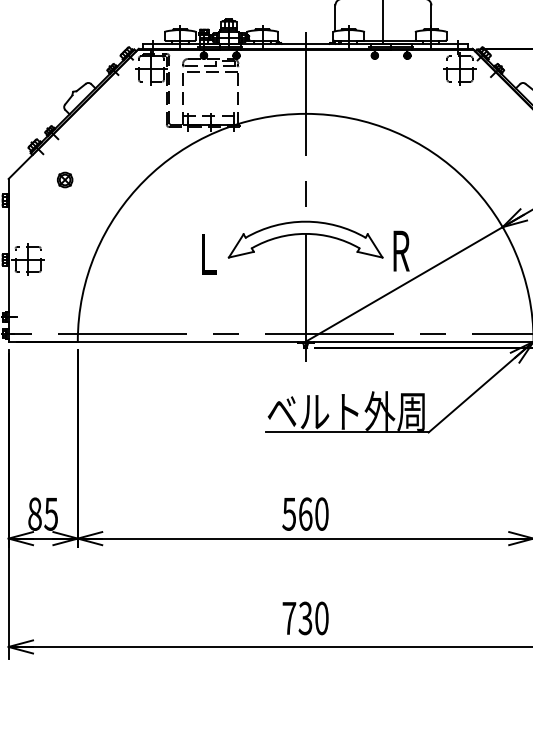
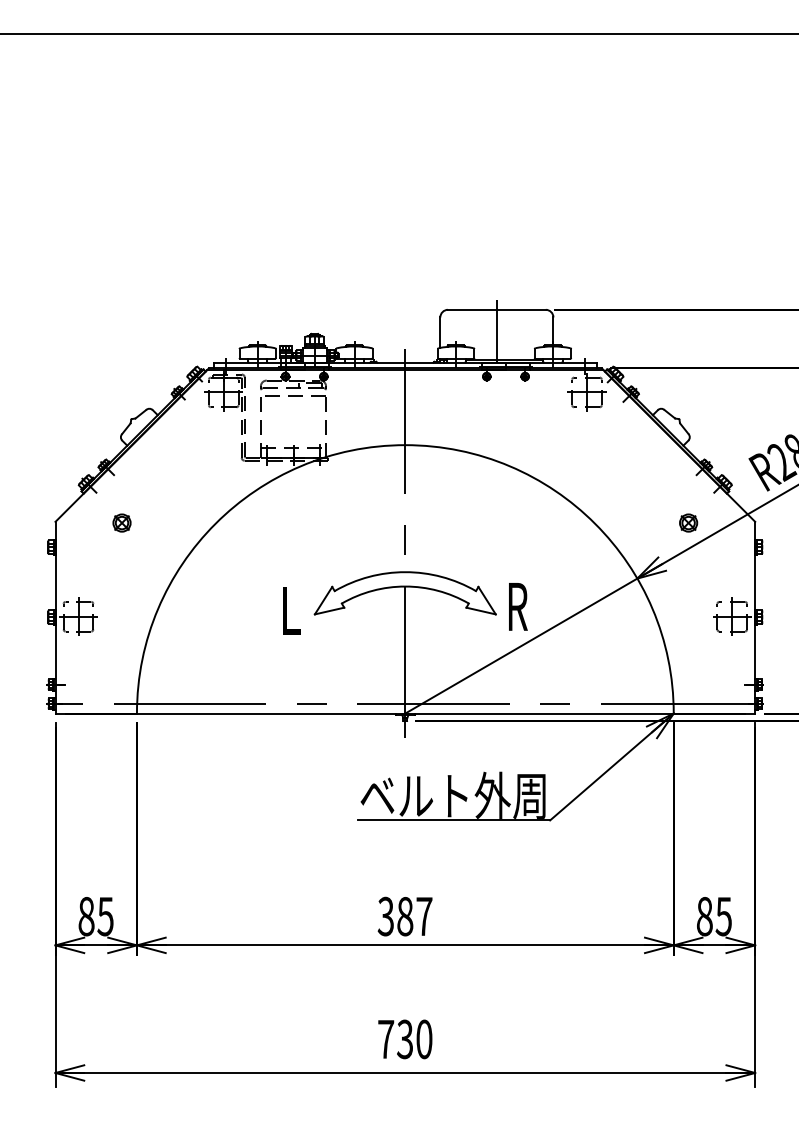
text: (304, 514) -> (404, 916), 560 -> 387

